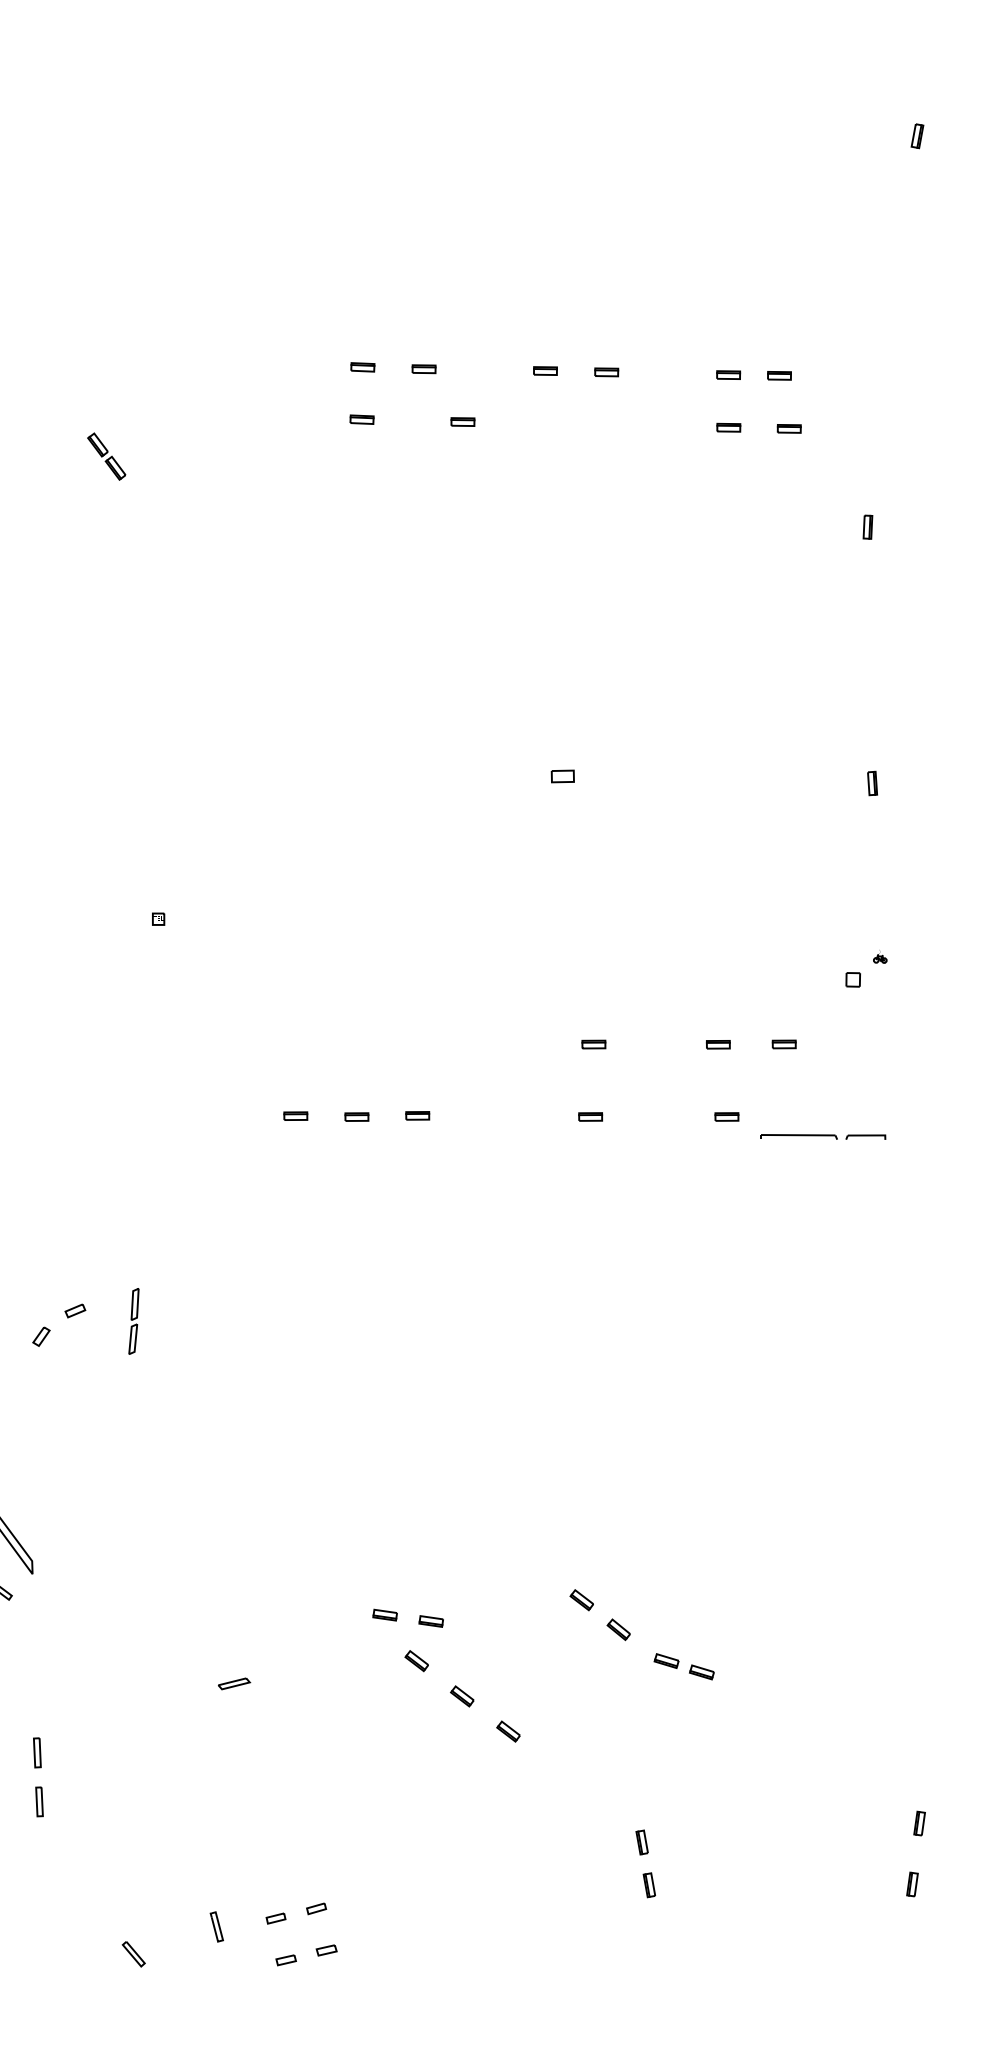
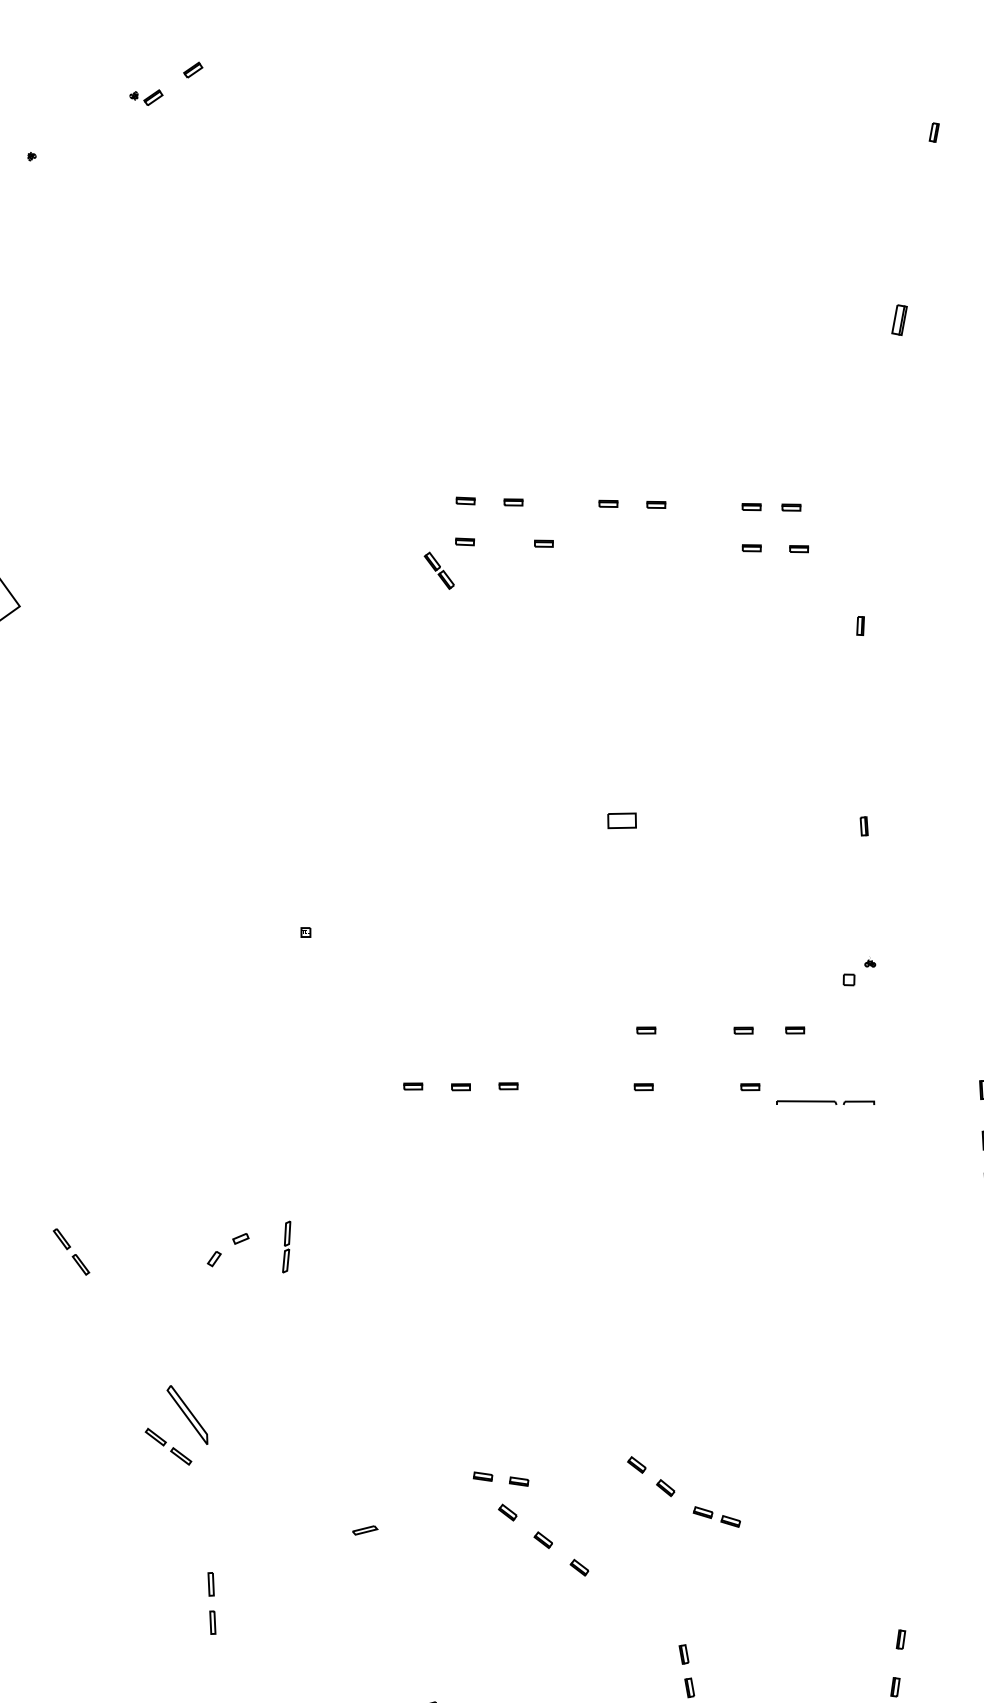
part: (916, 136) -> (898, 320), size x1.6
part: (105, 456) -> (438, 570), moved
part: (562, 775) -> (621, 820), size x1.6

